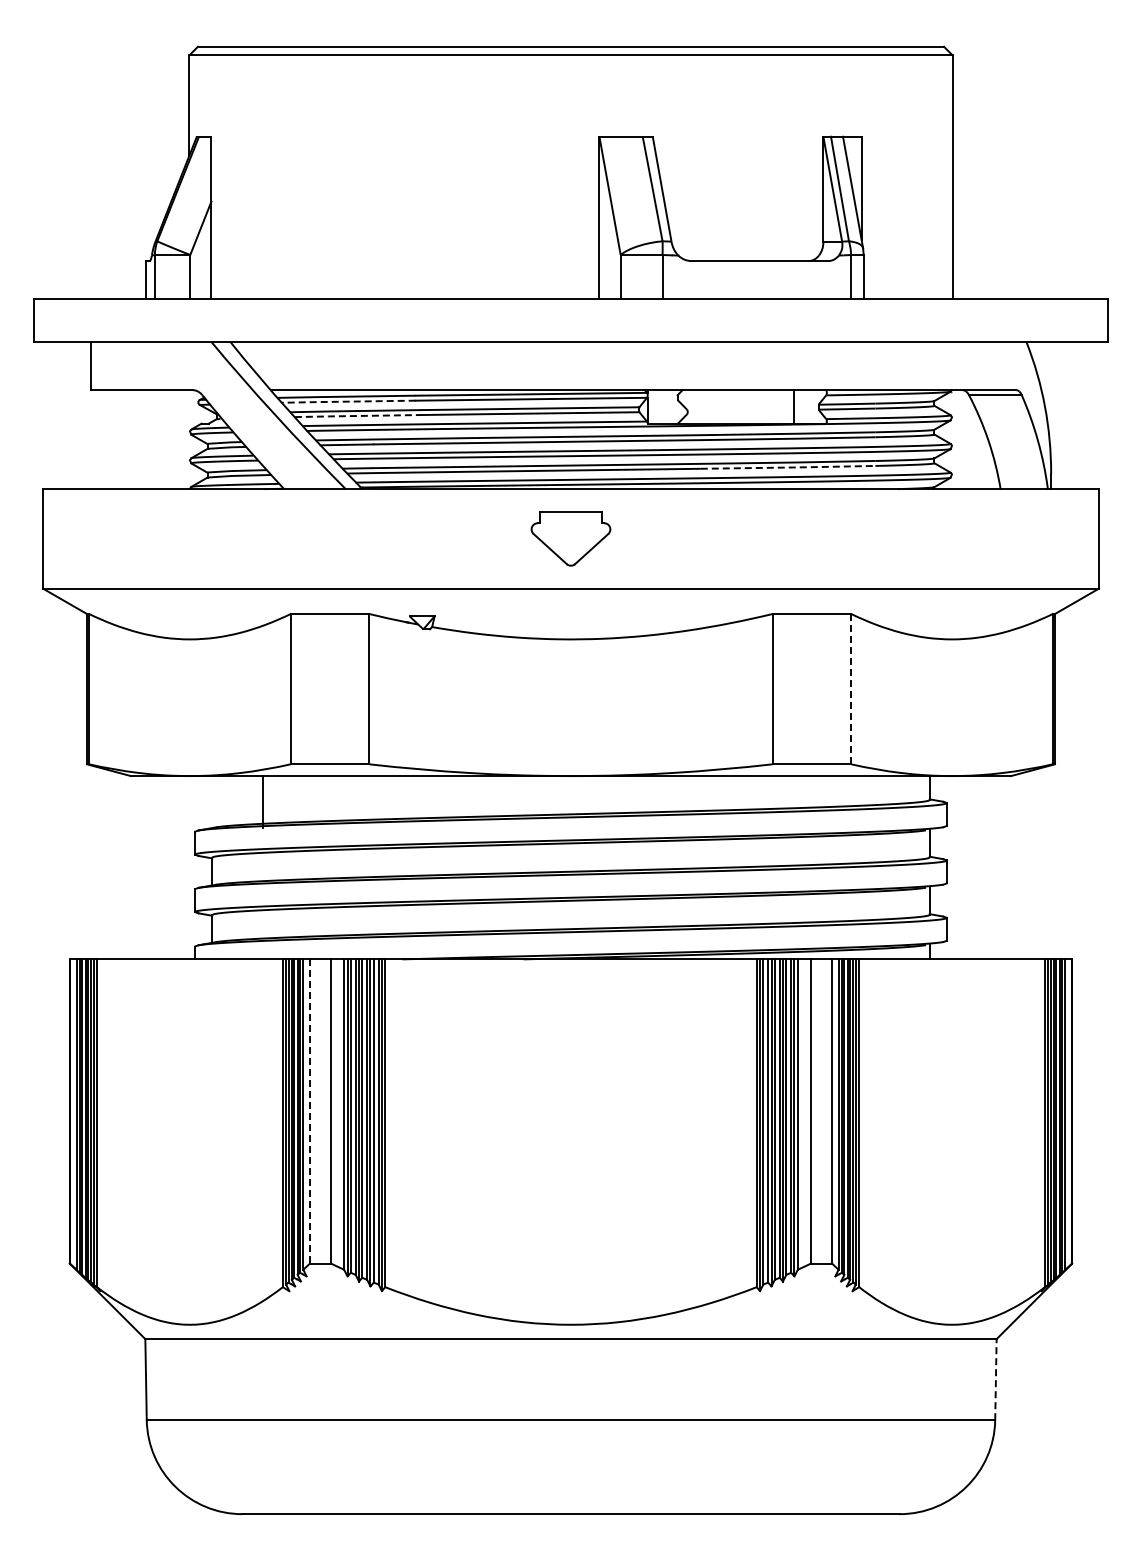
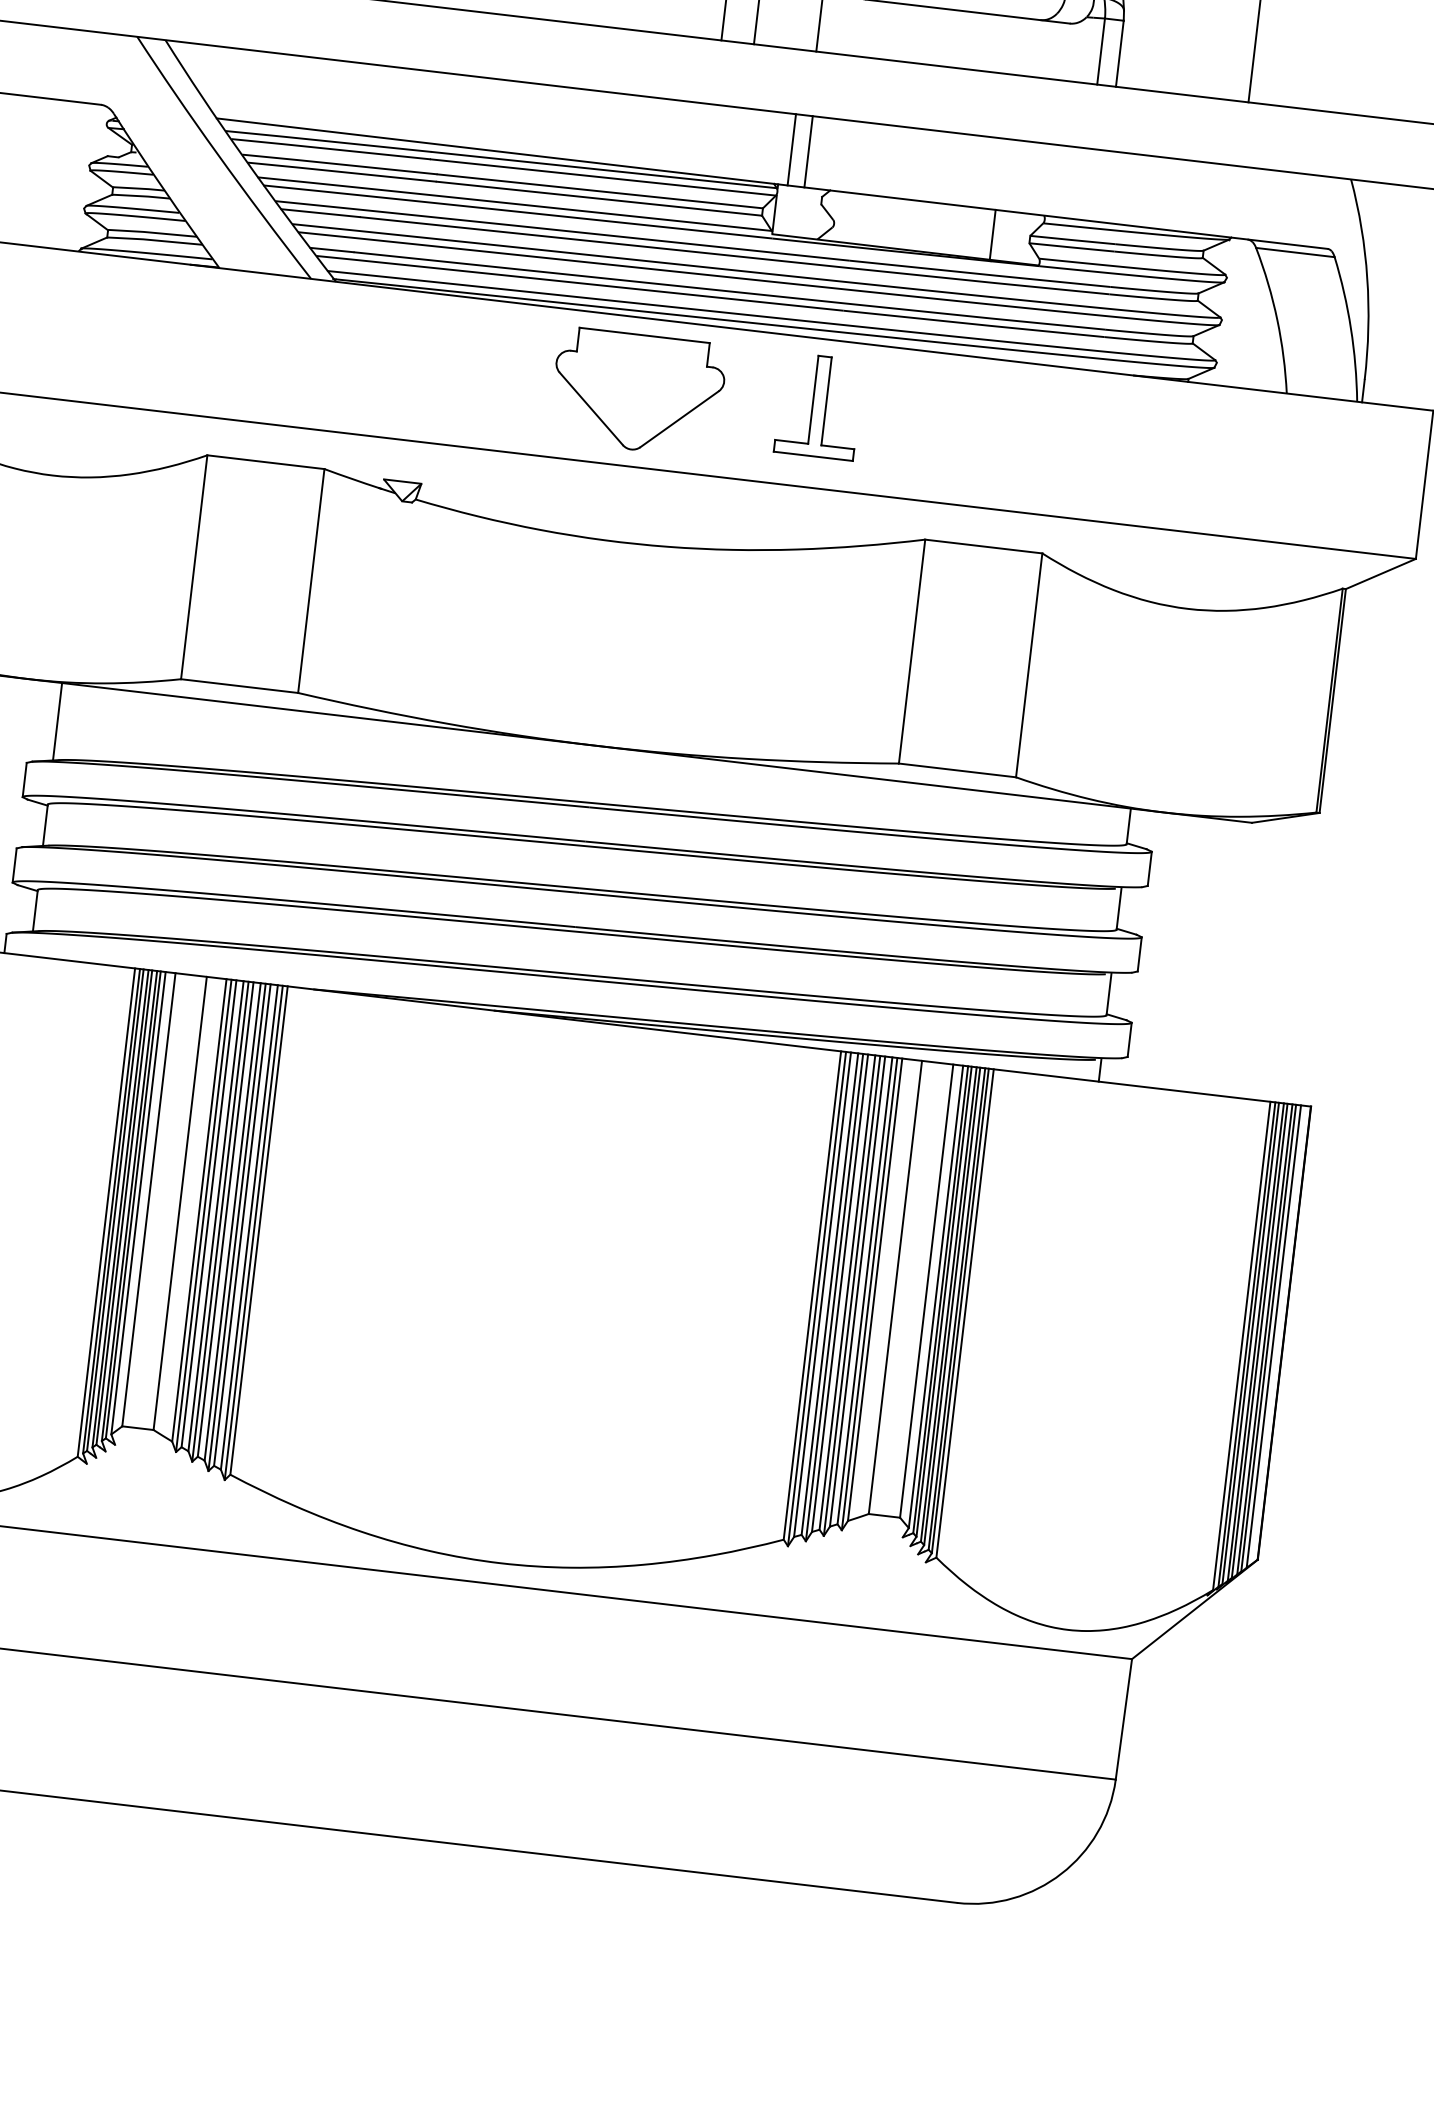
line: (653, 366) -> (791, 150), added
line: (665, 366) -> (808, 152), added
line: (348, 401) -> (330, 148), dashed -> solid
line: (357, 415) -> (341, 171), dashed -> solid
line: (789, 467) -> (976, 324), dashed -> solid
part: (692, 534) -> (819, 407), added
part: (570, 538) -> (637, 391), size x1.43
line: (851, 688) -> (1029, 664), dashed -> solid
line: (263, 802) -> (57, 722), moved
line: (309, 1111) -> (148, 1199), dashed -> solid
line: (995, 1379) -> (1123, 1719), dashed -> solid

